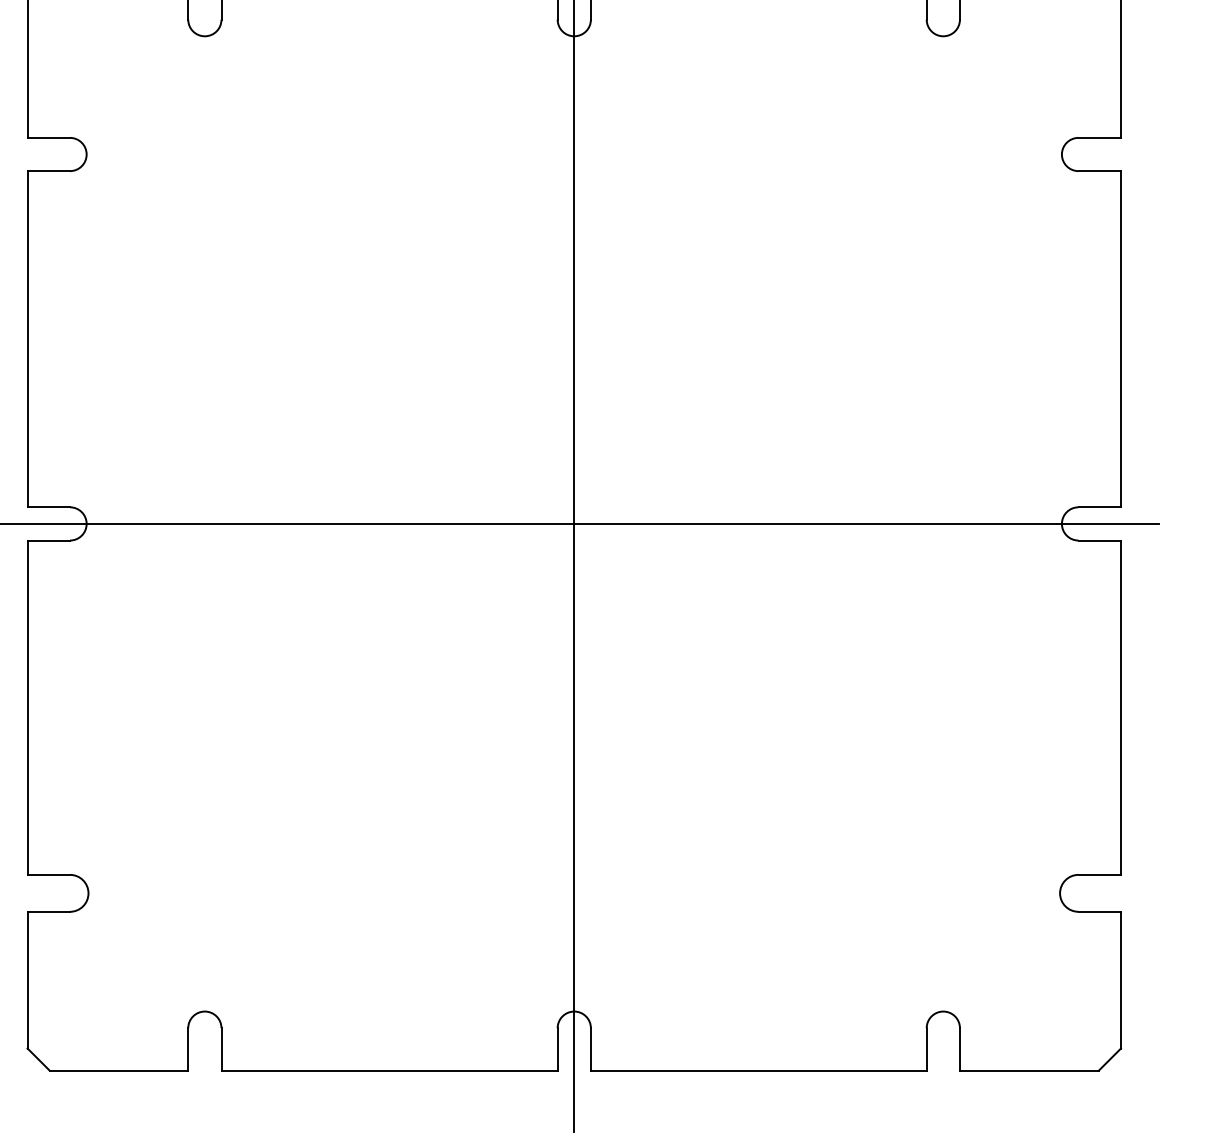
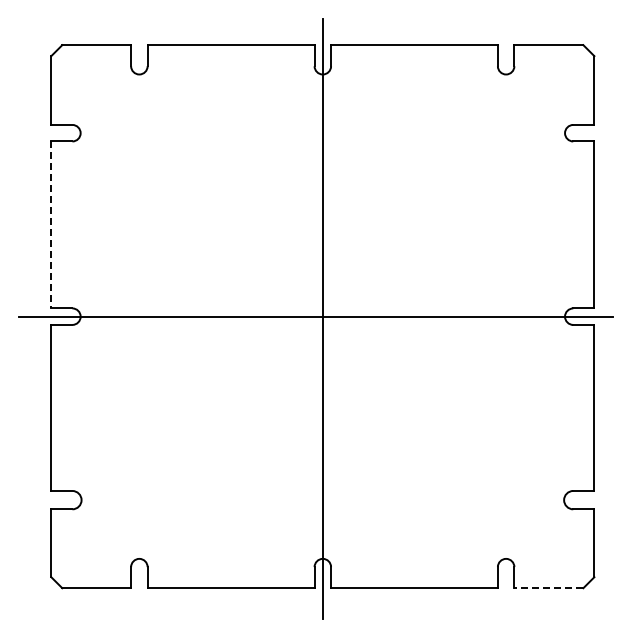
line: (27, 340) -> (51, 225), solid -> dashed
line: (1028, 1071) -> (548, 588), solid -> dashed

